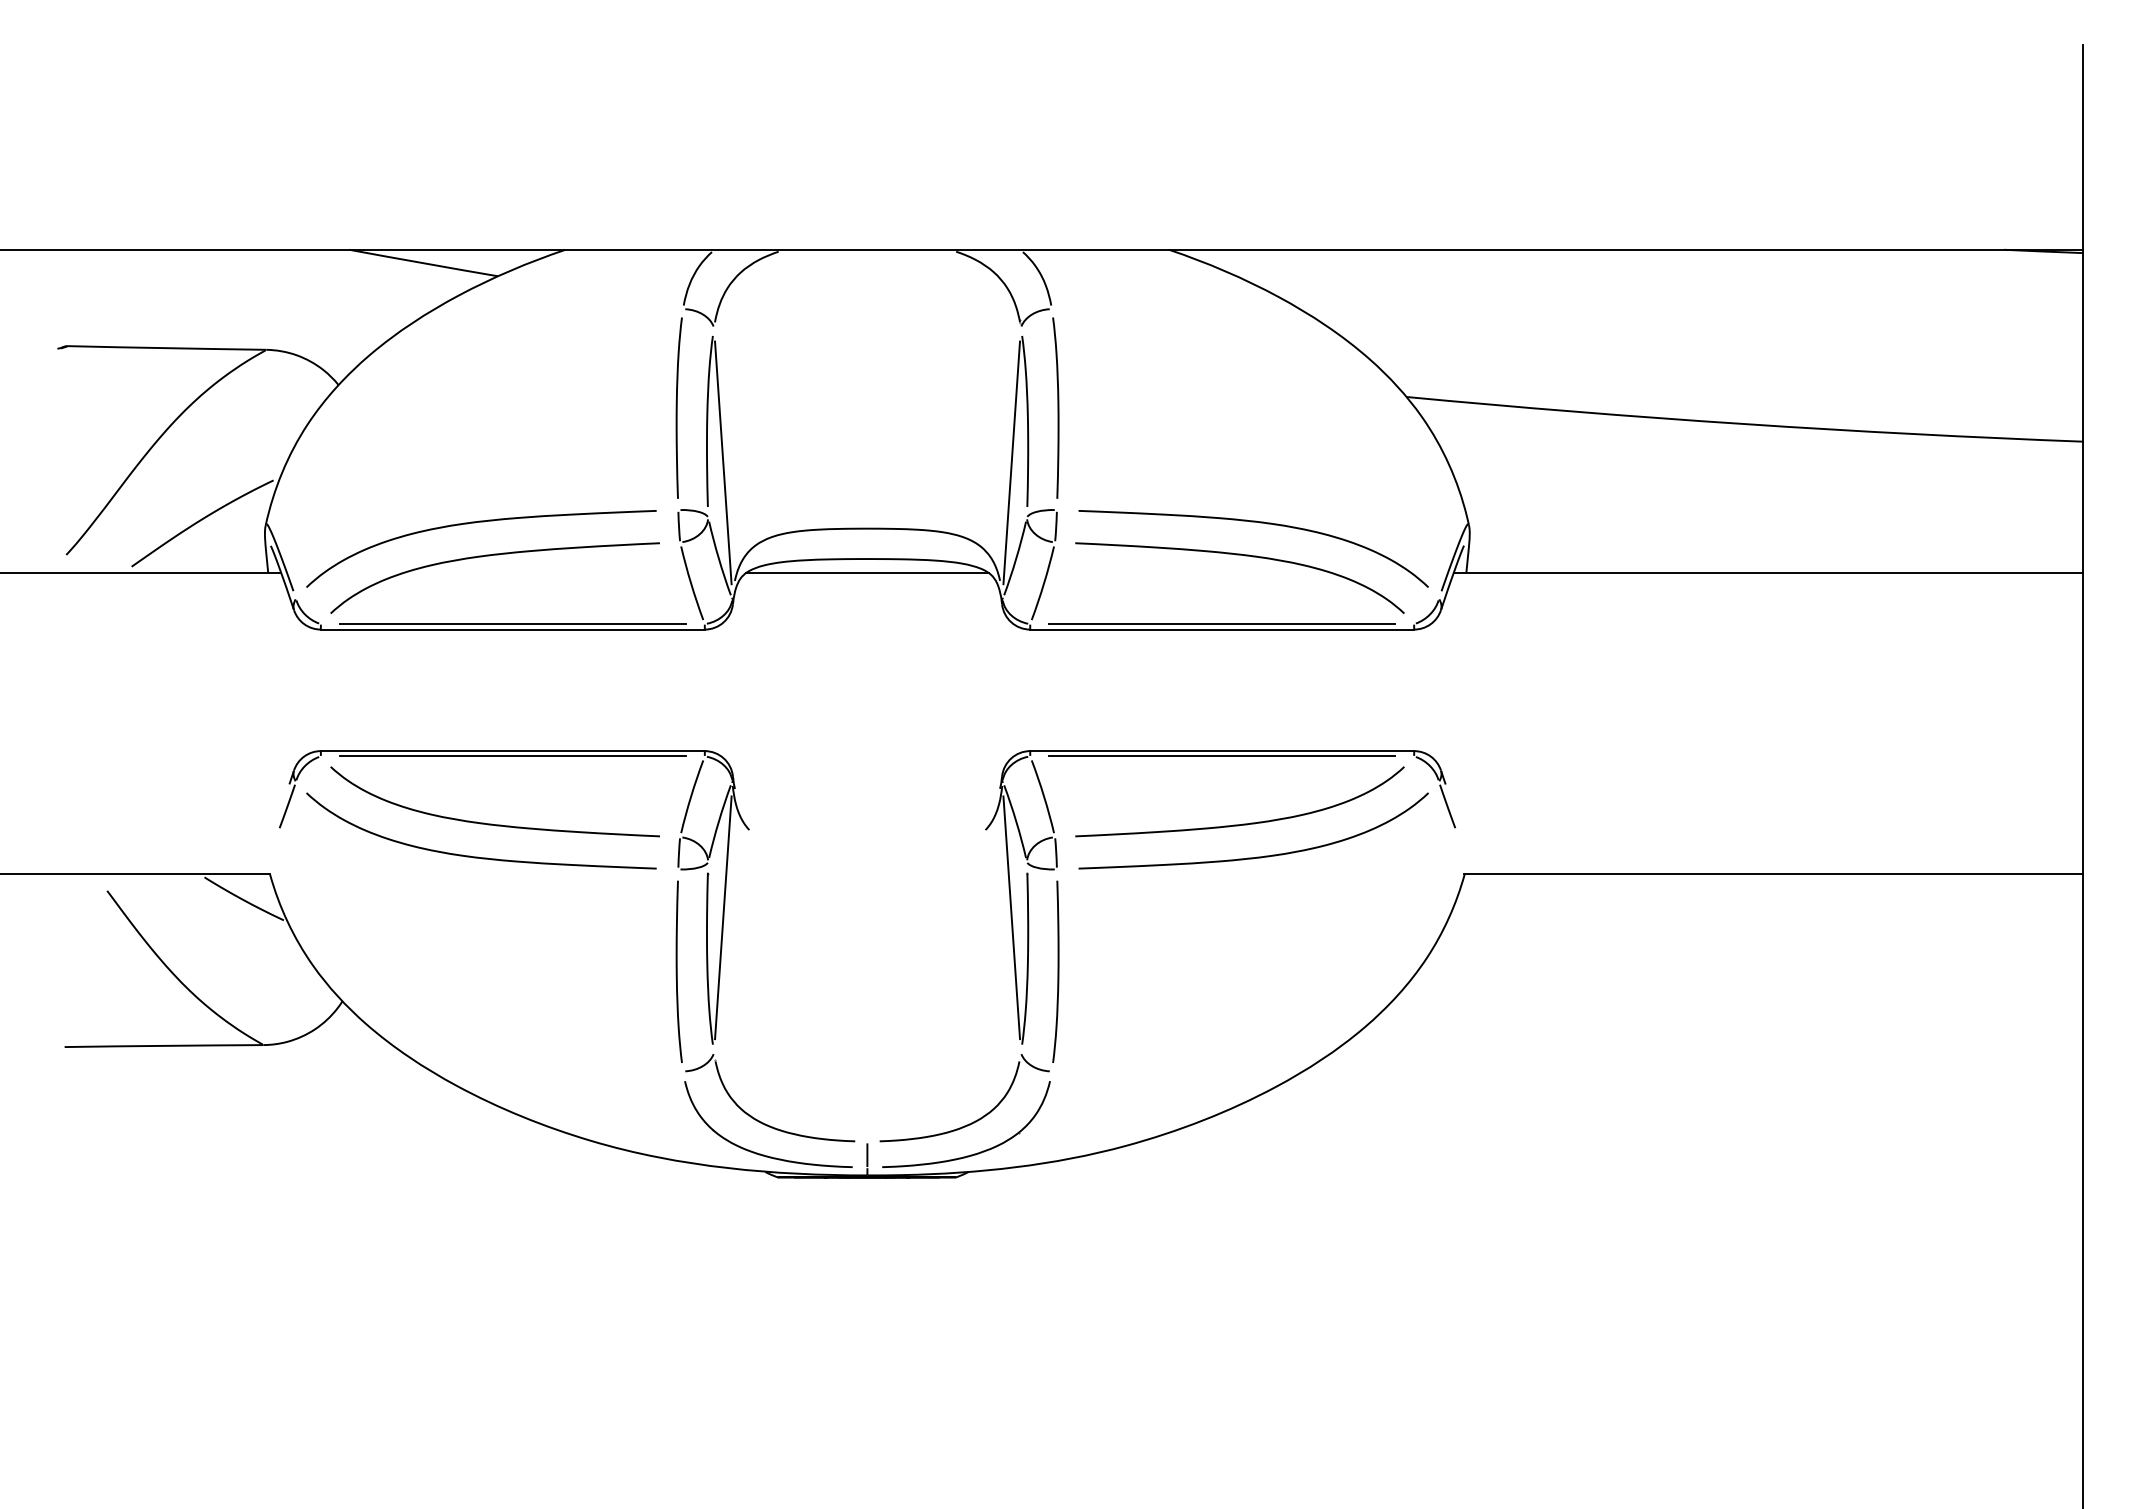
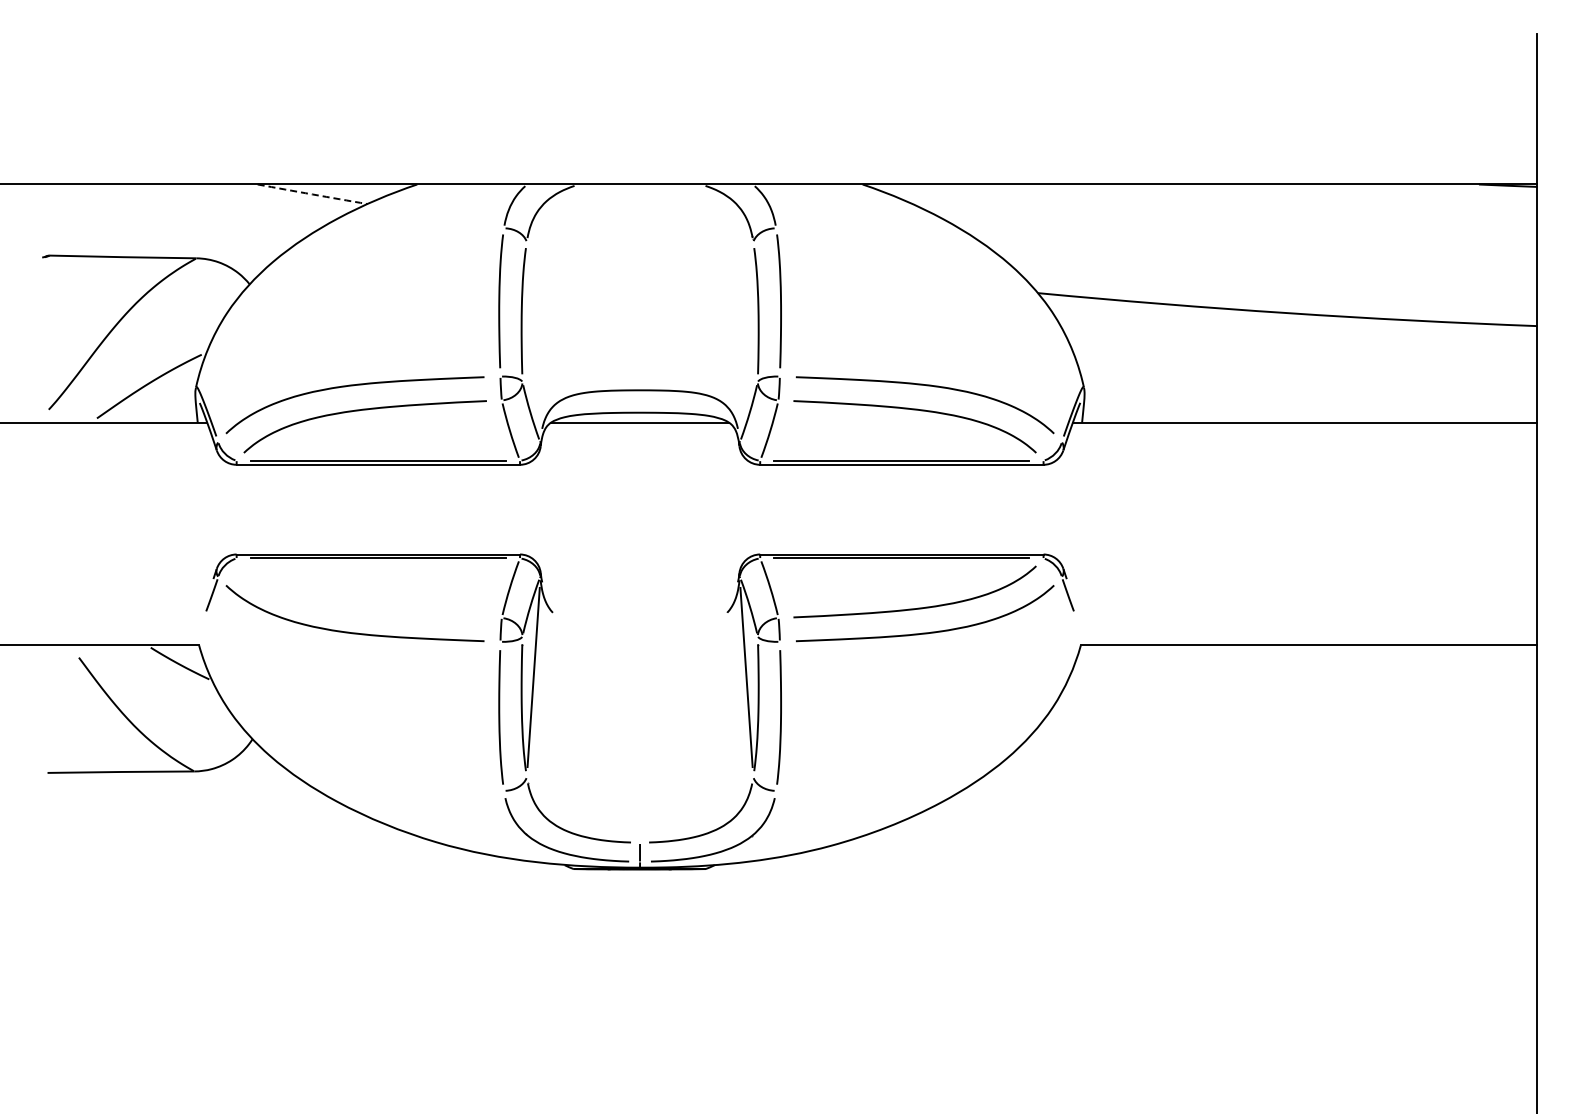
arc: (423, 263) -> (312, 194), solid -> dashed
line: (723, 462) -> (533, 341), removed
line: (1011, 462) -> (746, 341), removed
curve: (491, 822) -> (362, 607), removed

